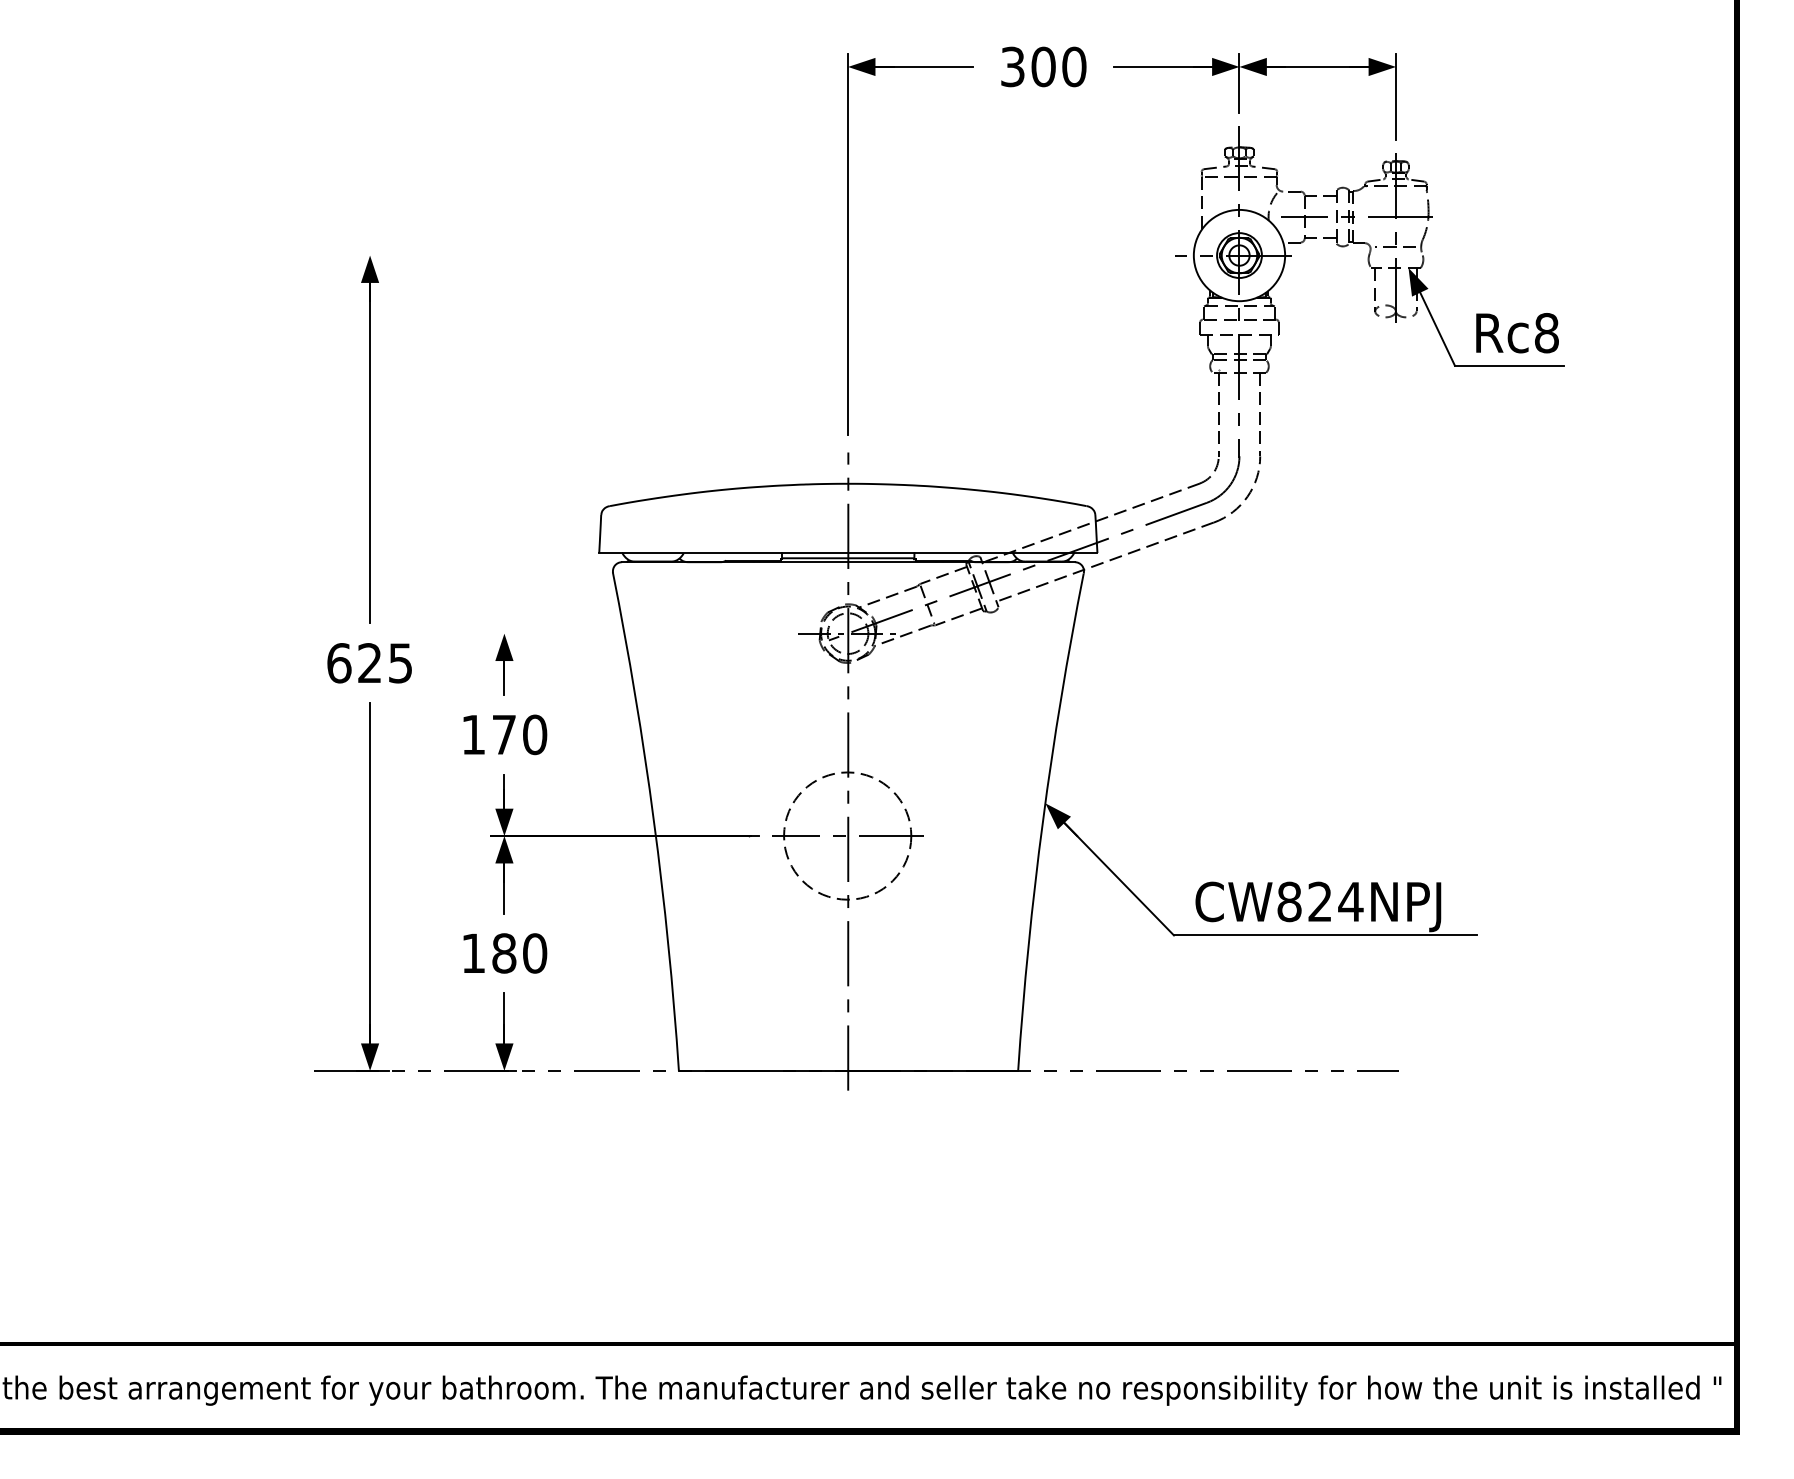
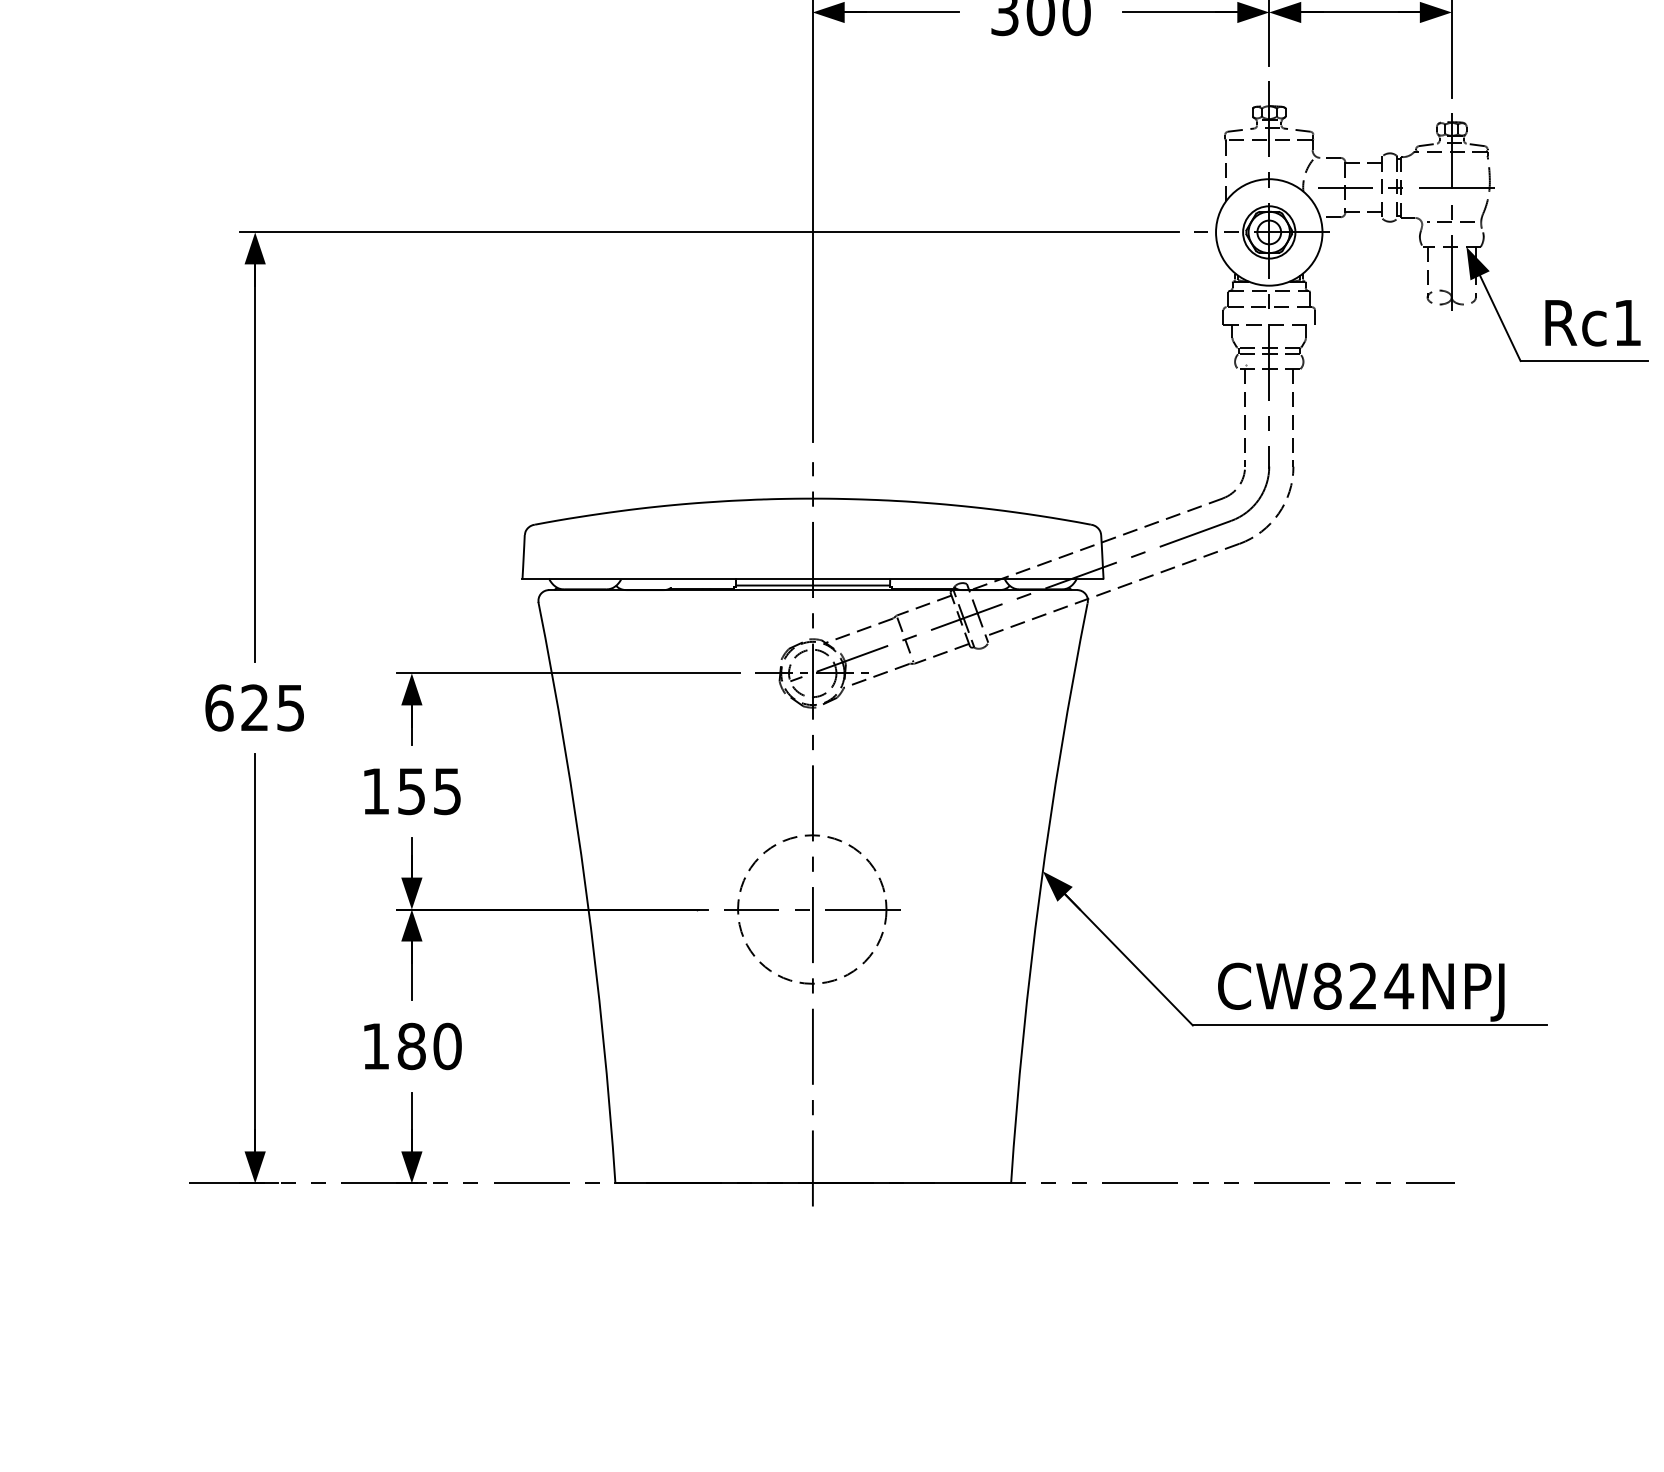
line: (759, 255) -> (709, 232), added
text: (1546, 333) -> (1627, 323), Rc8 -> Rc1
line: (638, 633) -> (568, 673), added
text: (519, 734) -> (429, 791), 170 -> 155

